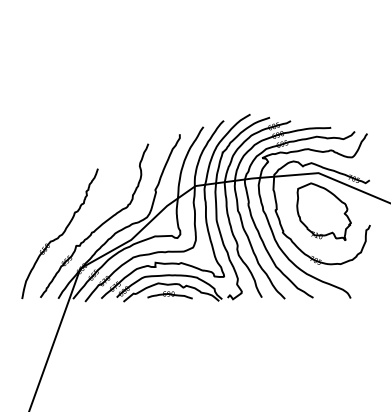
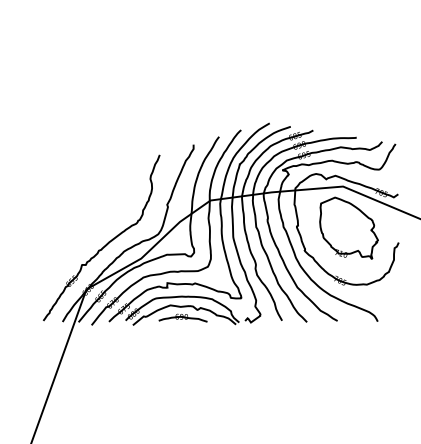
part: (59, 233) -> (63, 251), removed

